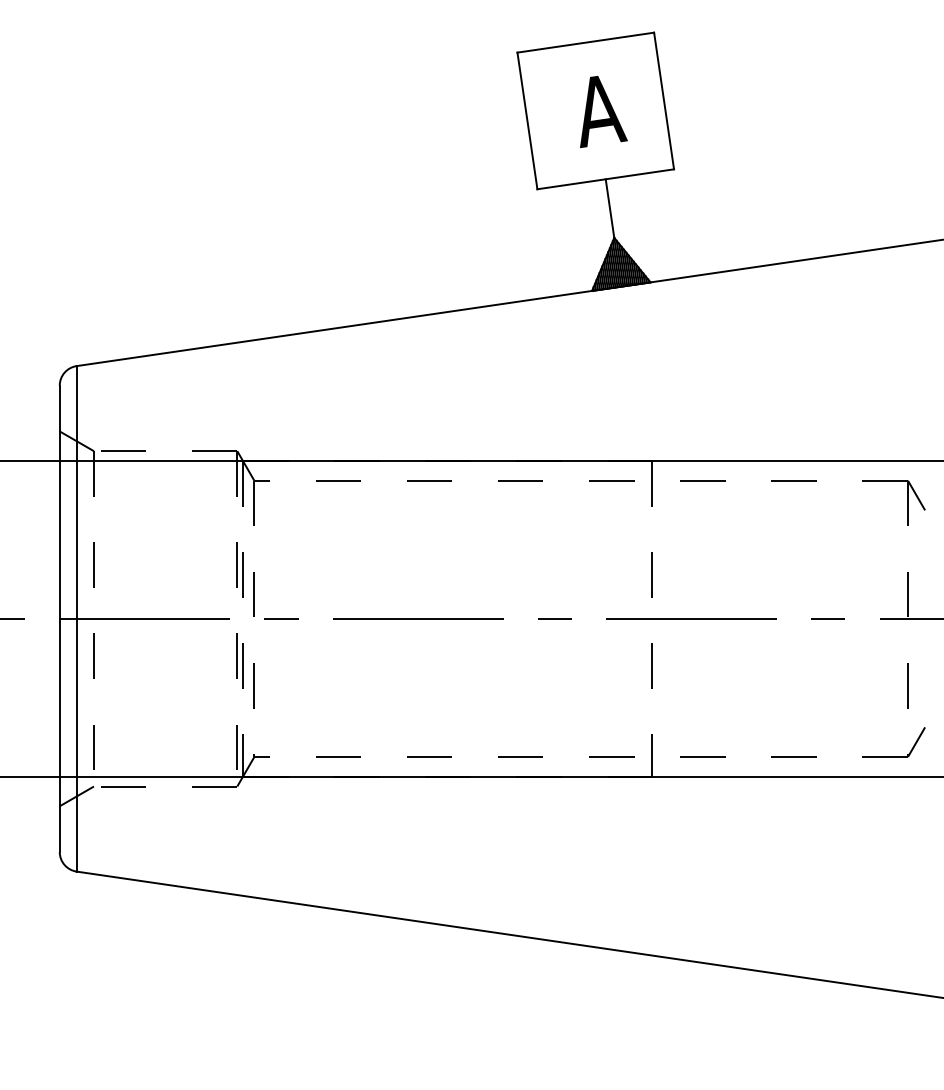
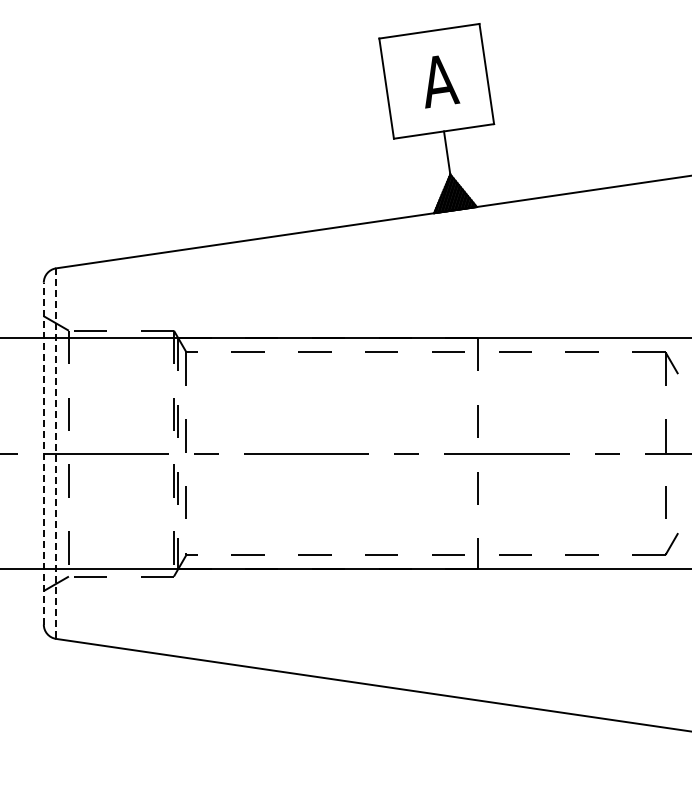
line: (59, 618) -> (43, 453), solid -> dashed
line: (77, 620) -> (56, 454), solid -> dashed

